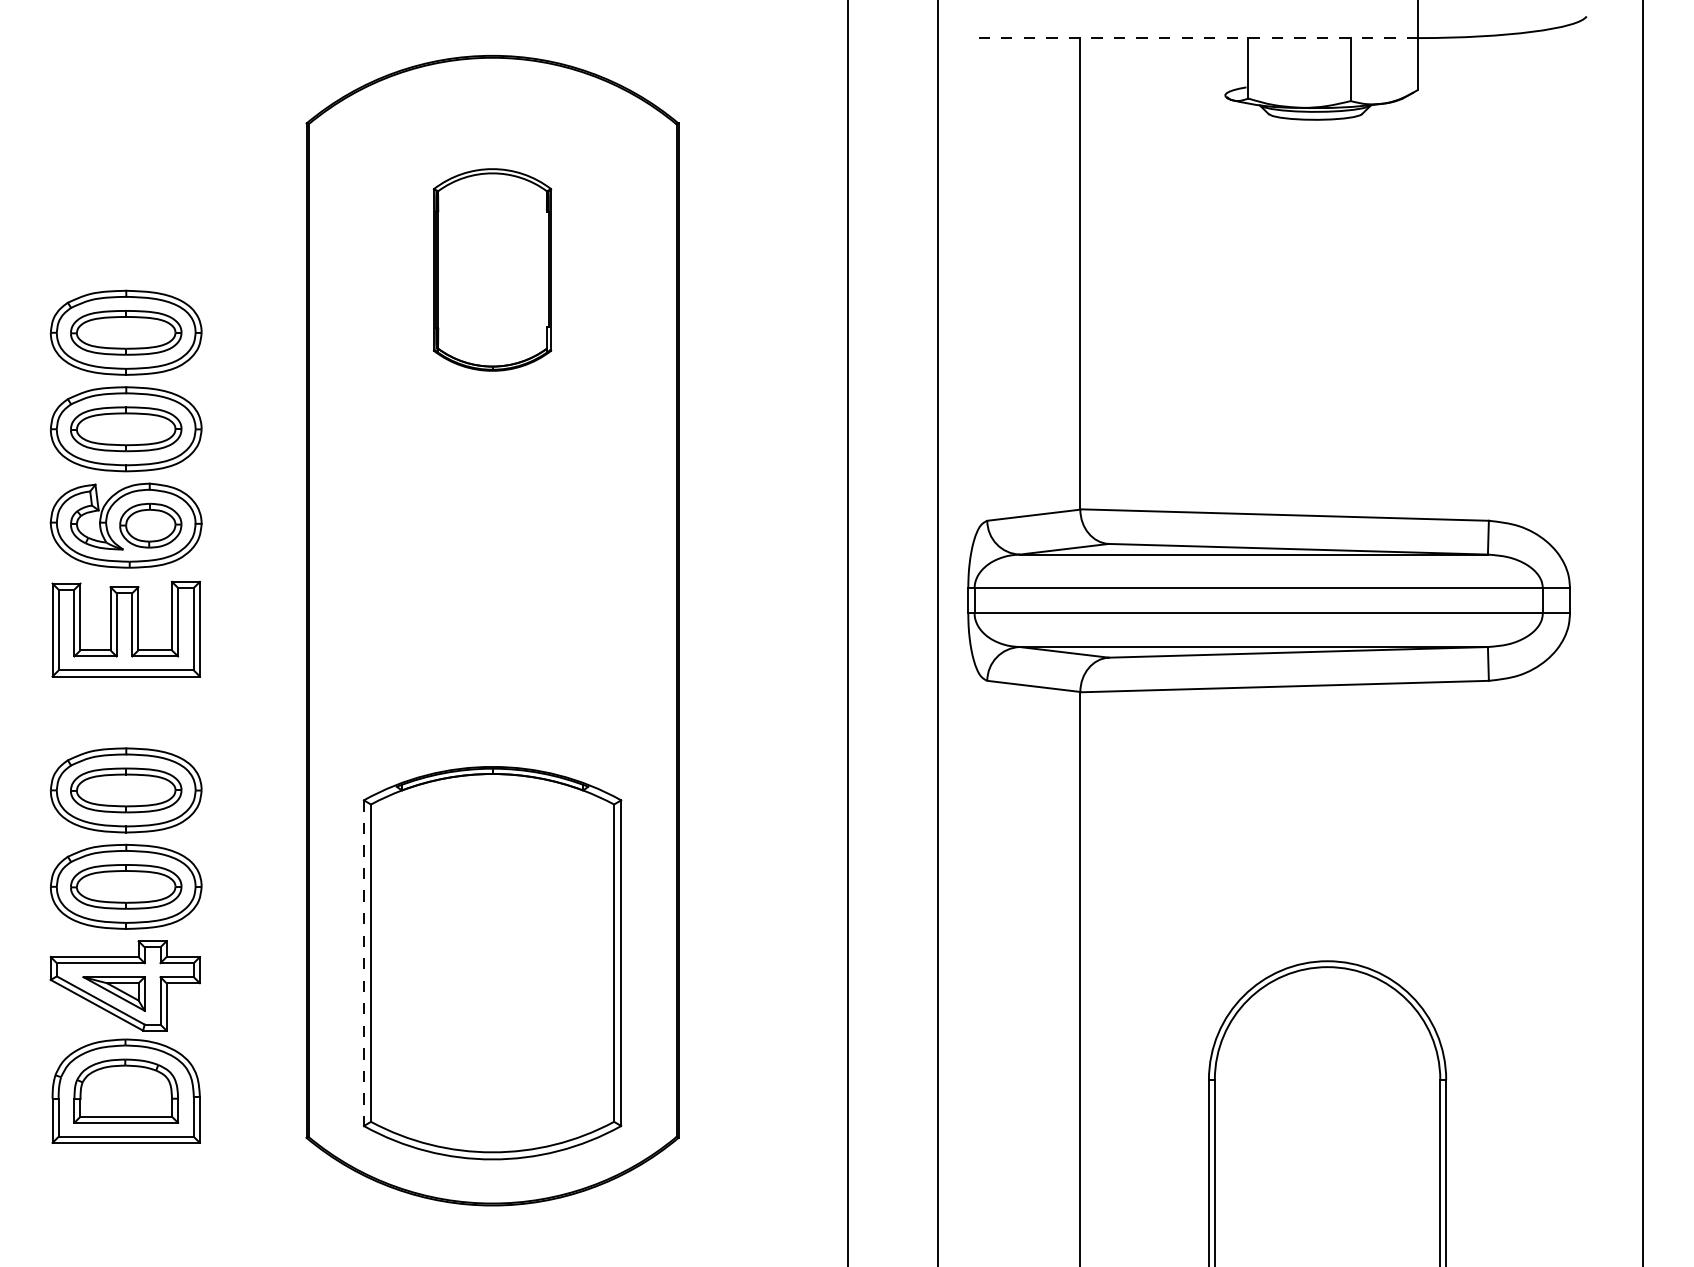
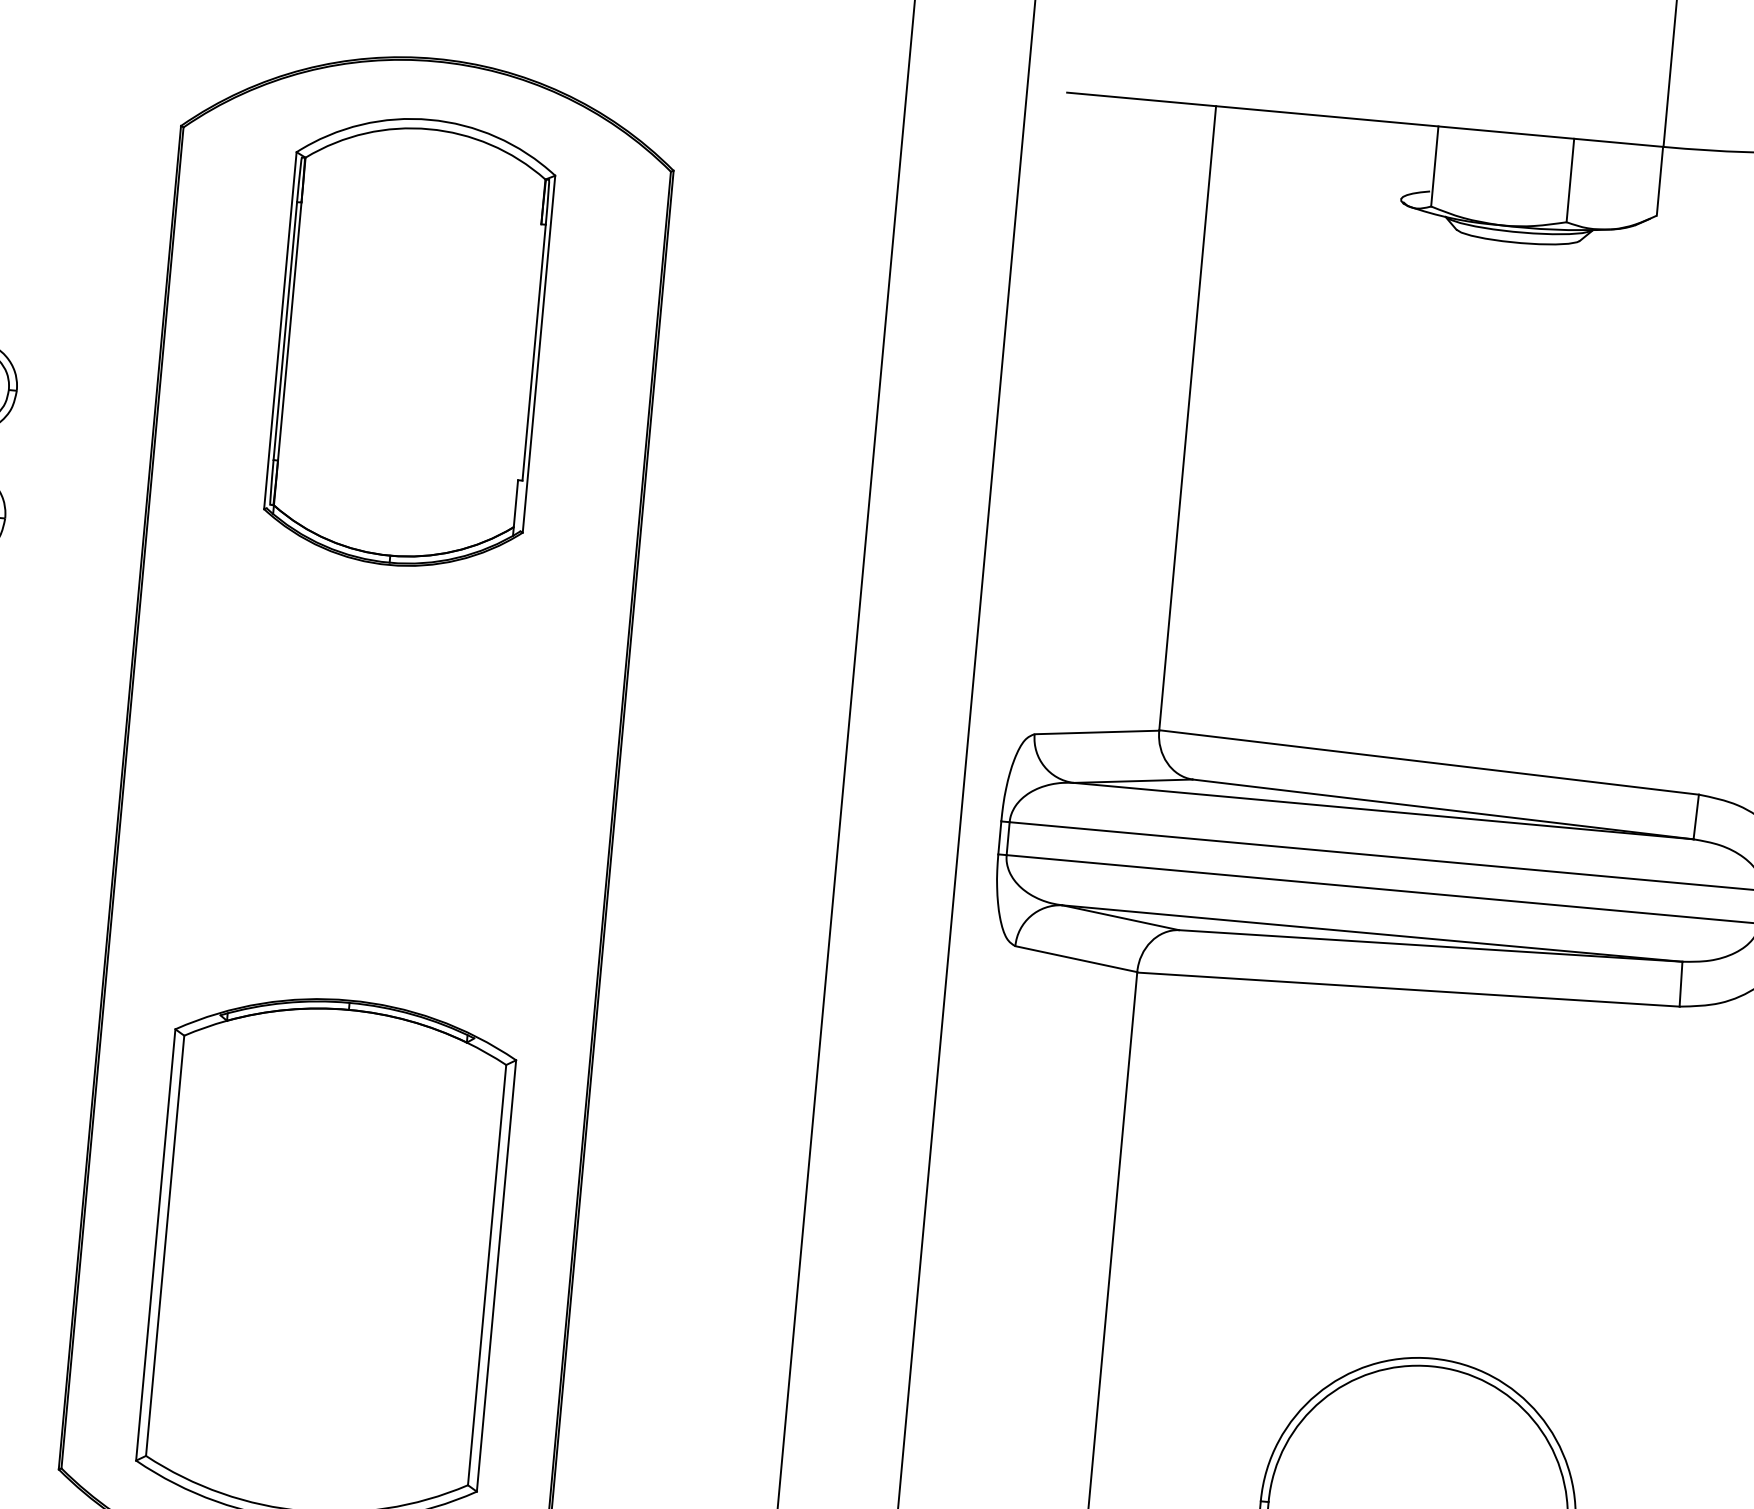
line: (1192, 38) -> (1364, 120), dashed -> solid
part: (492, 269) -> (409, 341), size x1.67
line: (363, 963) -> (155, 1245), dashed -> solid

